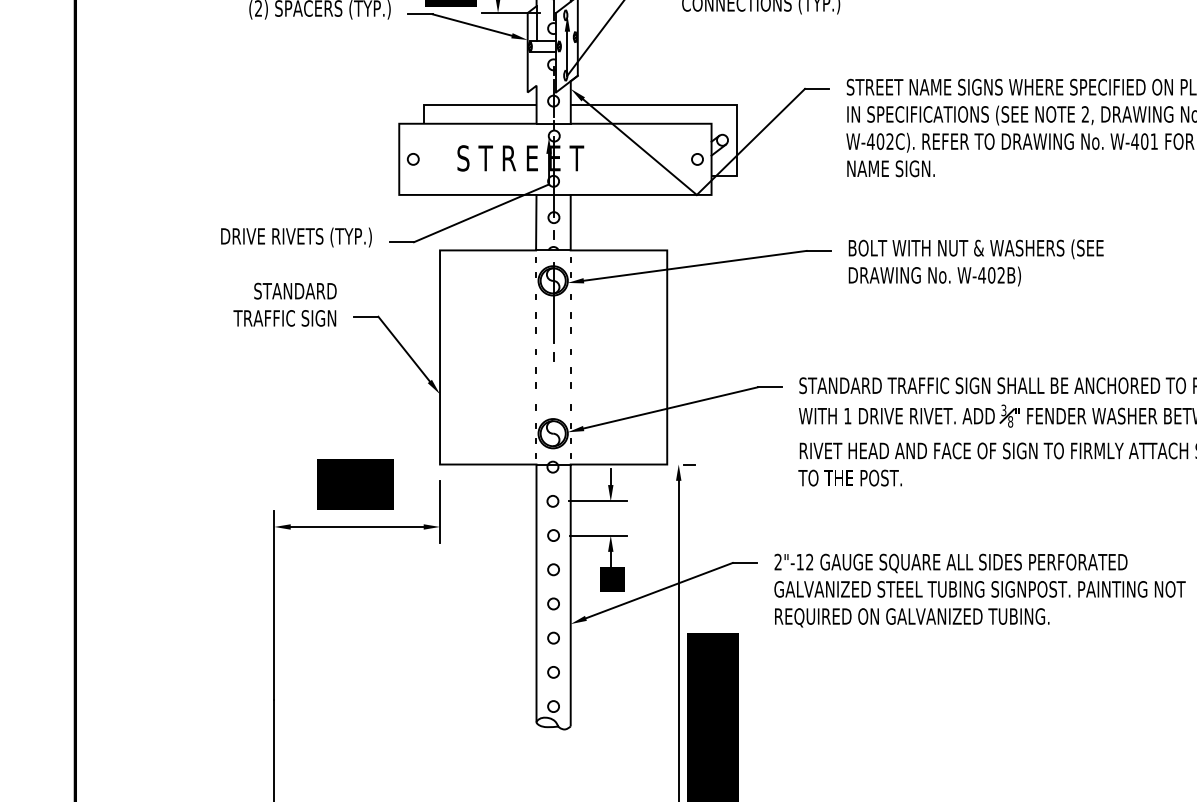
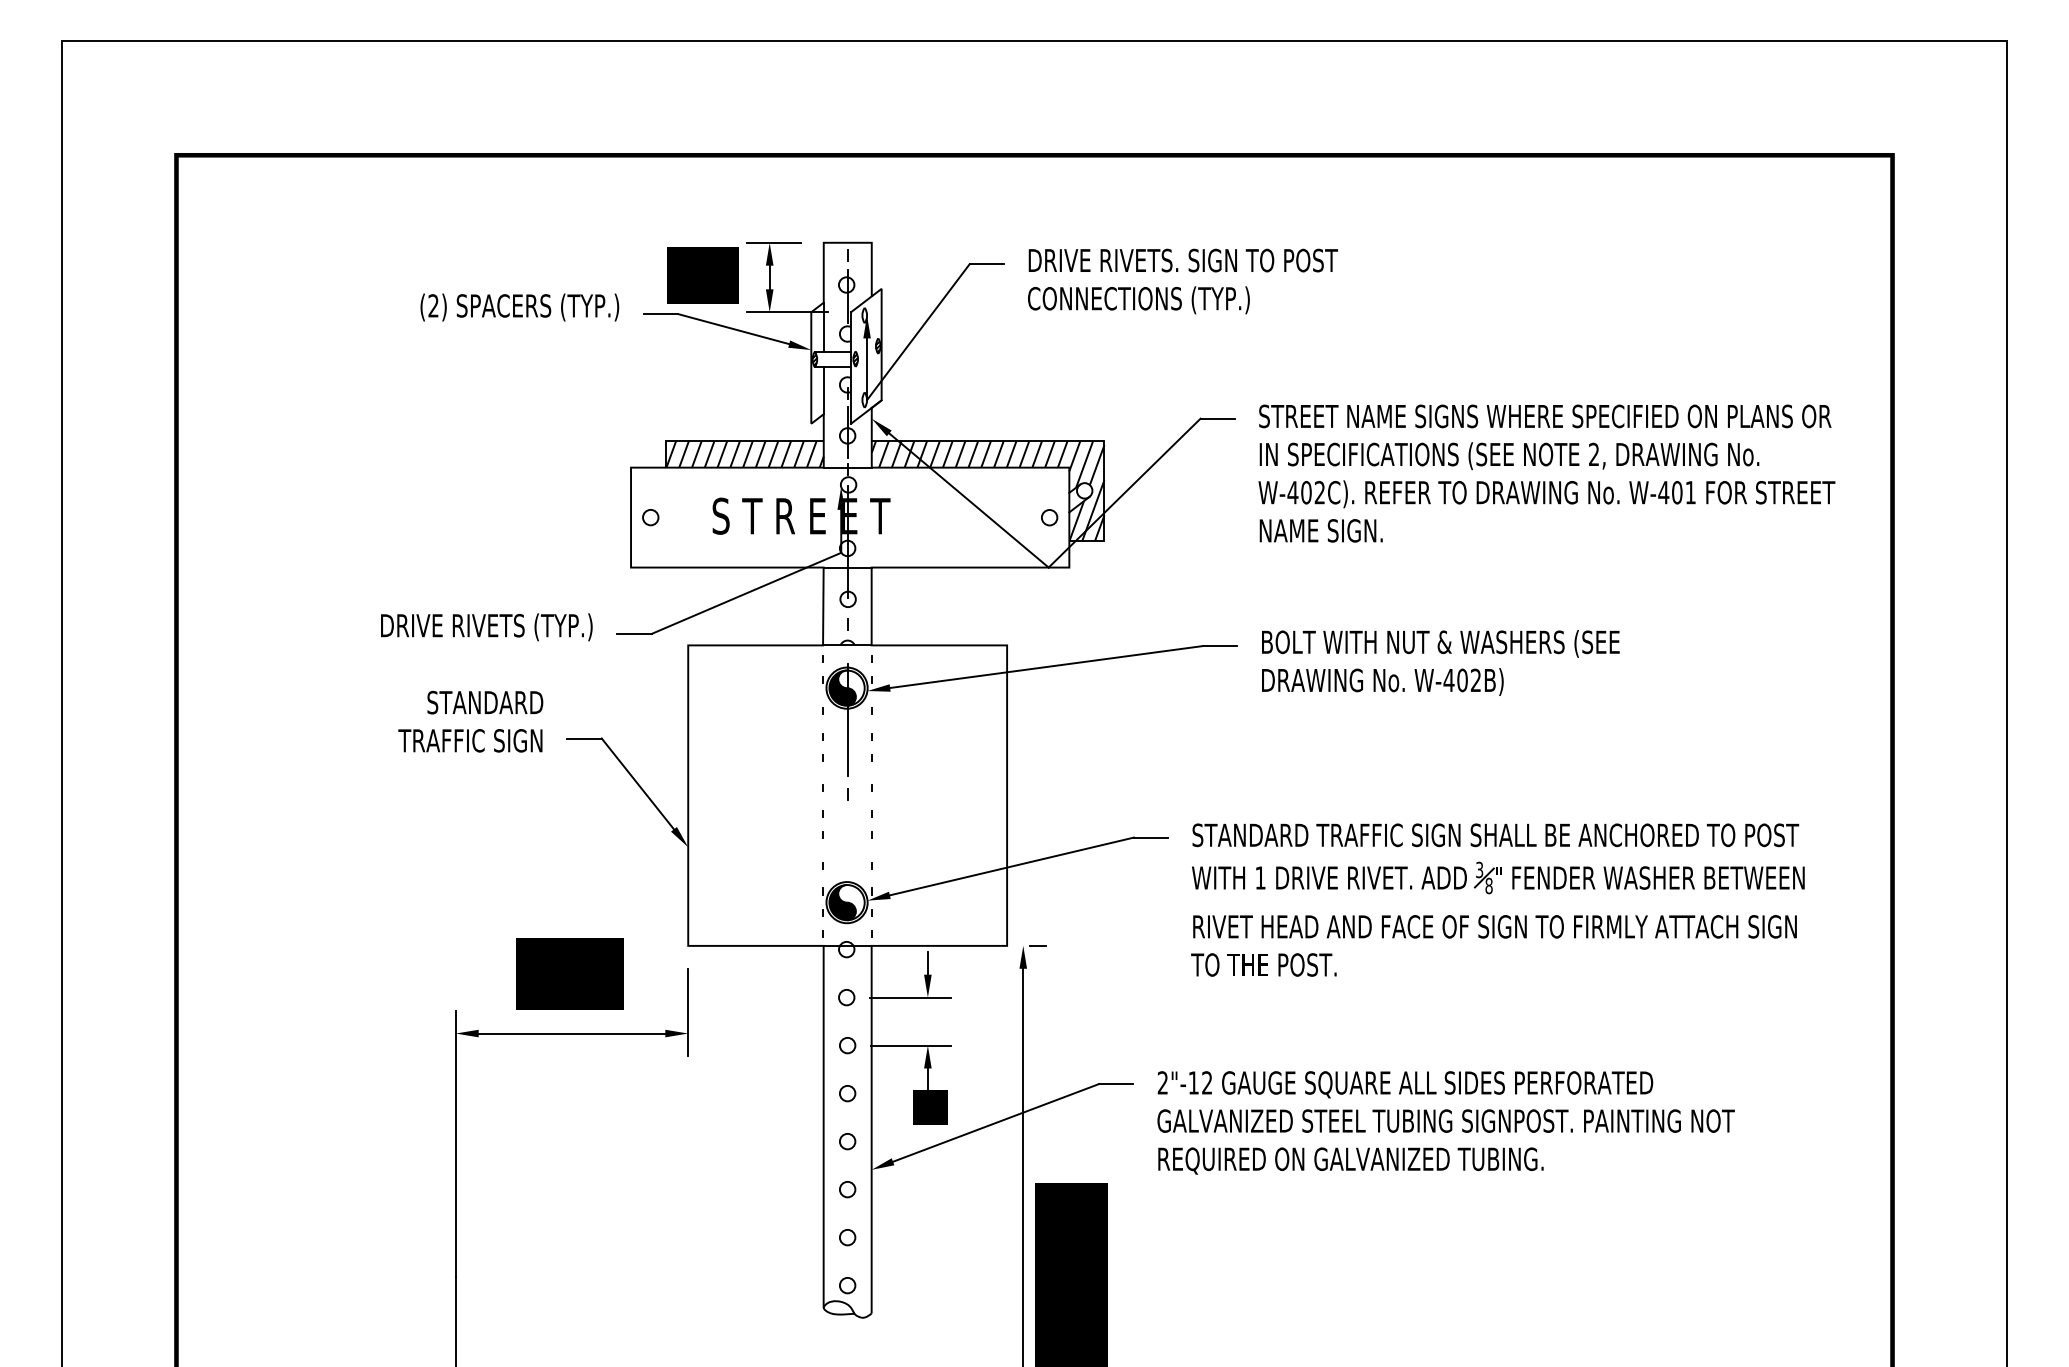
line: (536, 68) -> (823, 390), added
hatch: (480, 113) -> (744, 453), added
hatch: (653, 140) -> (987, 490), added
fill: (549, 280) -> (842, 687), added
fill: (549, 433) -> (842, 902), added

